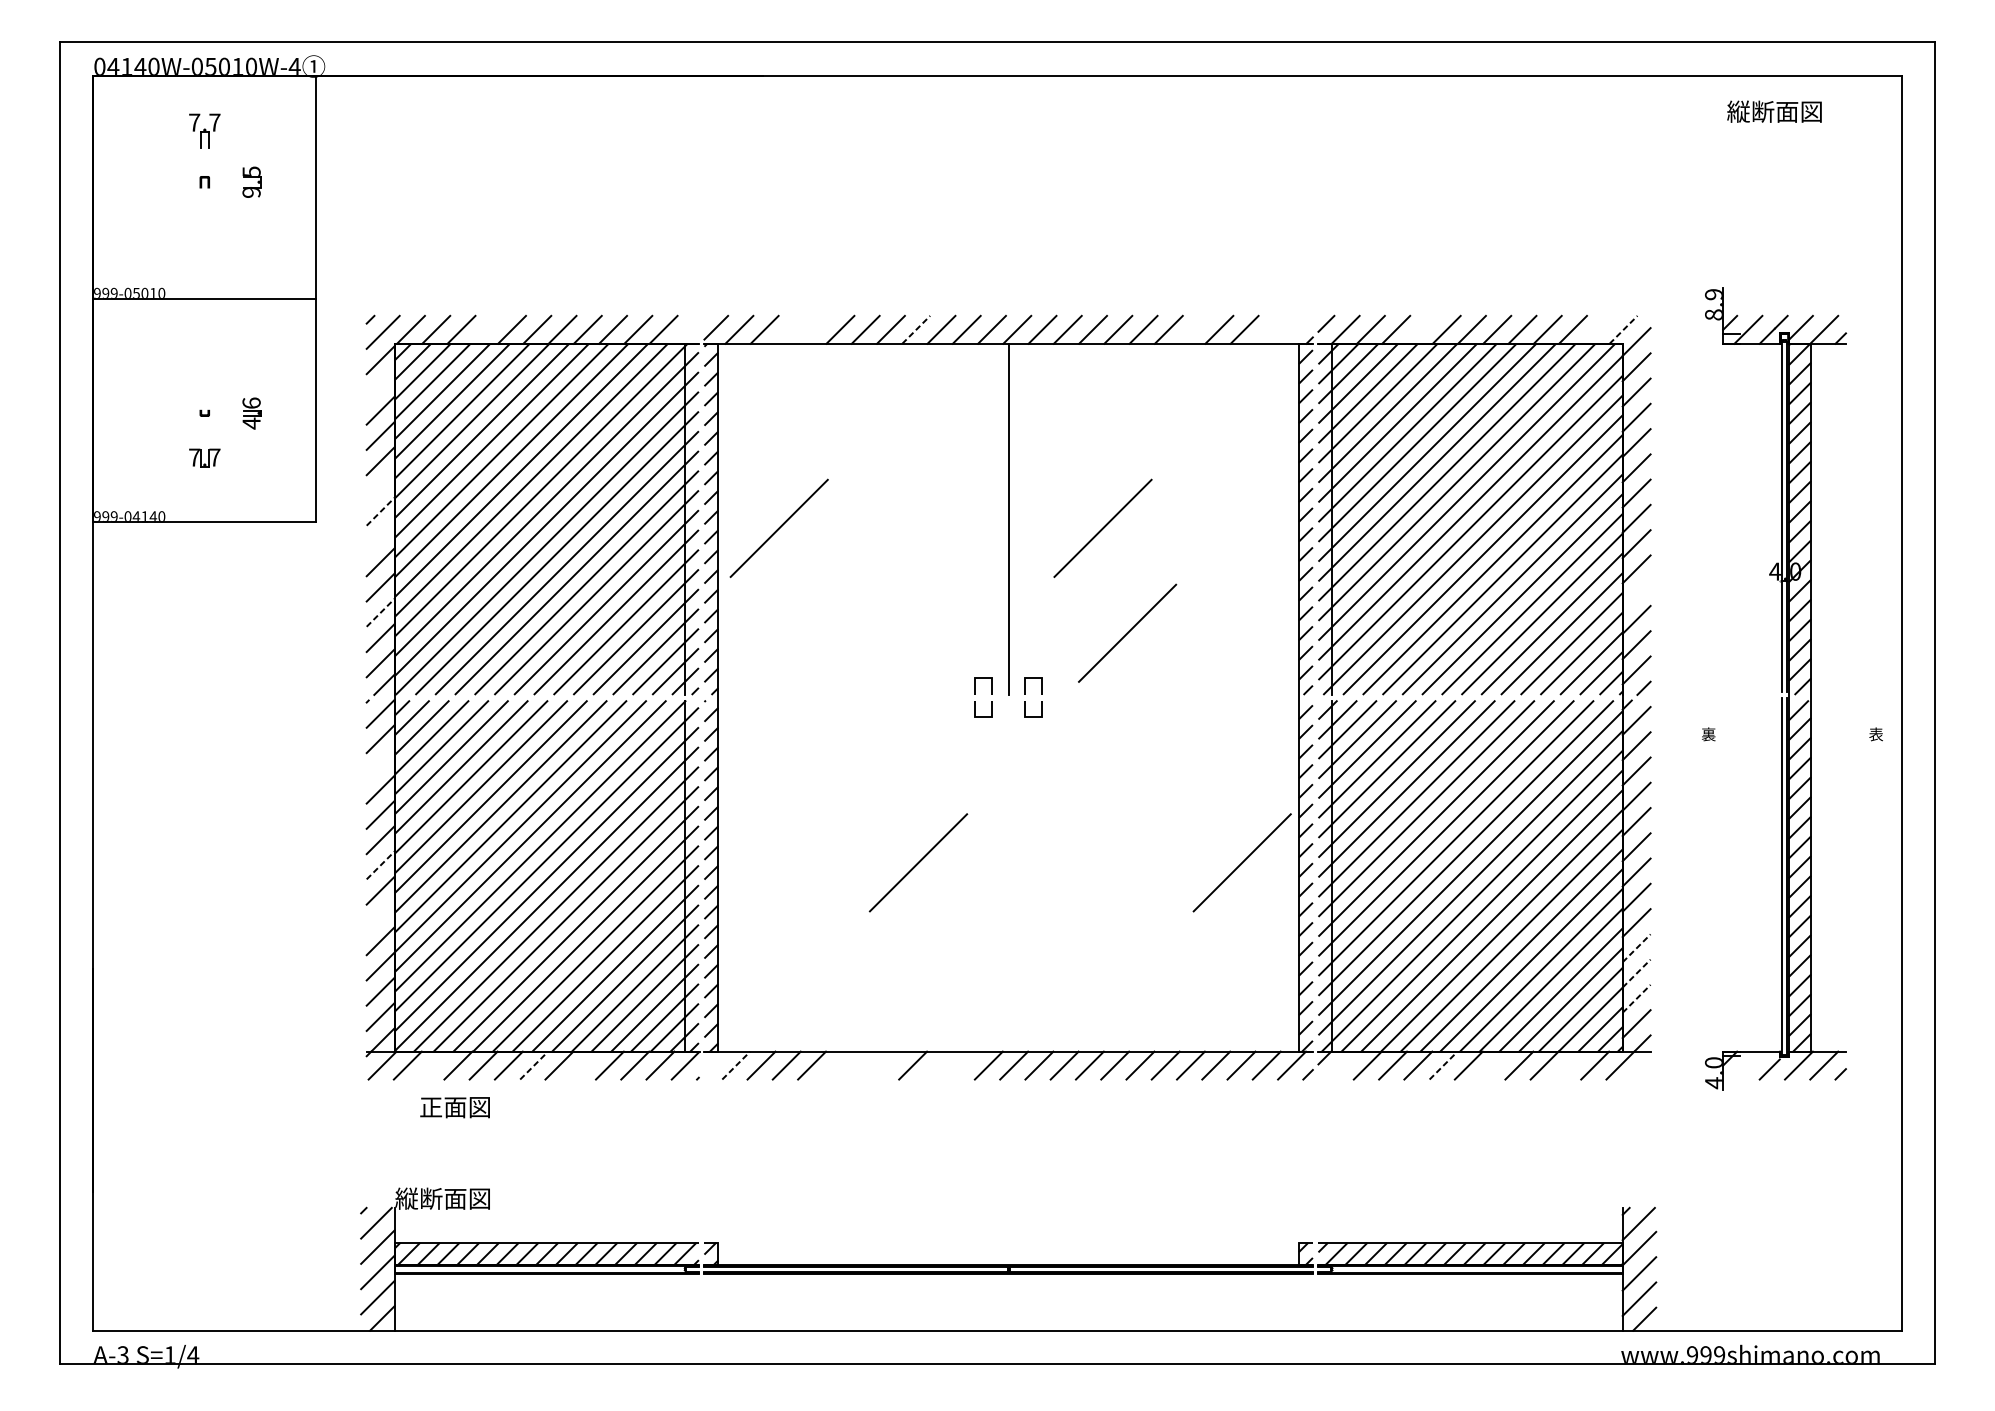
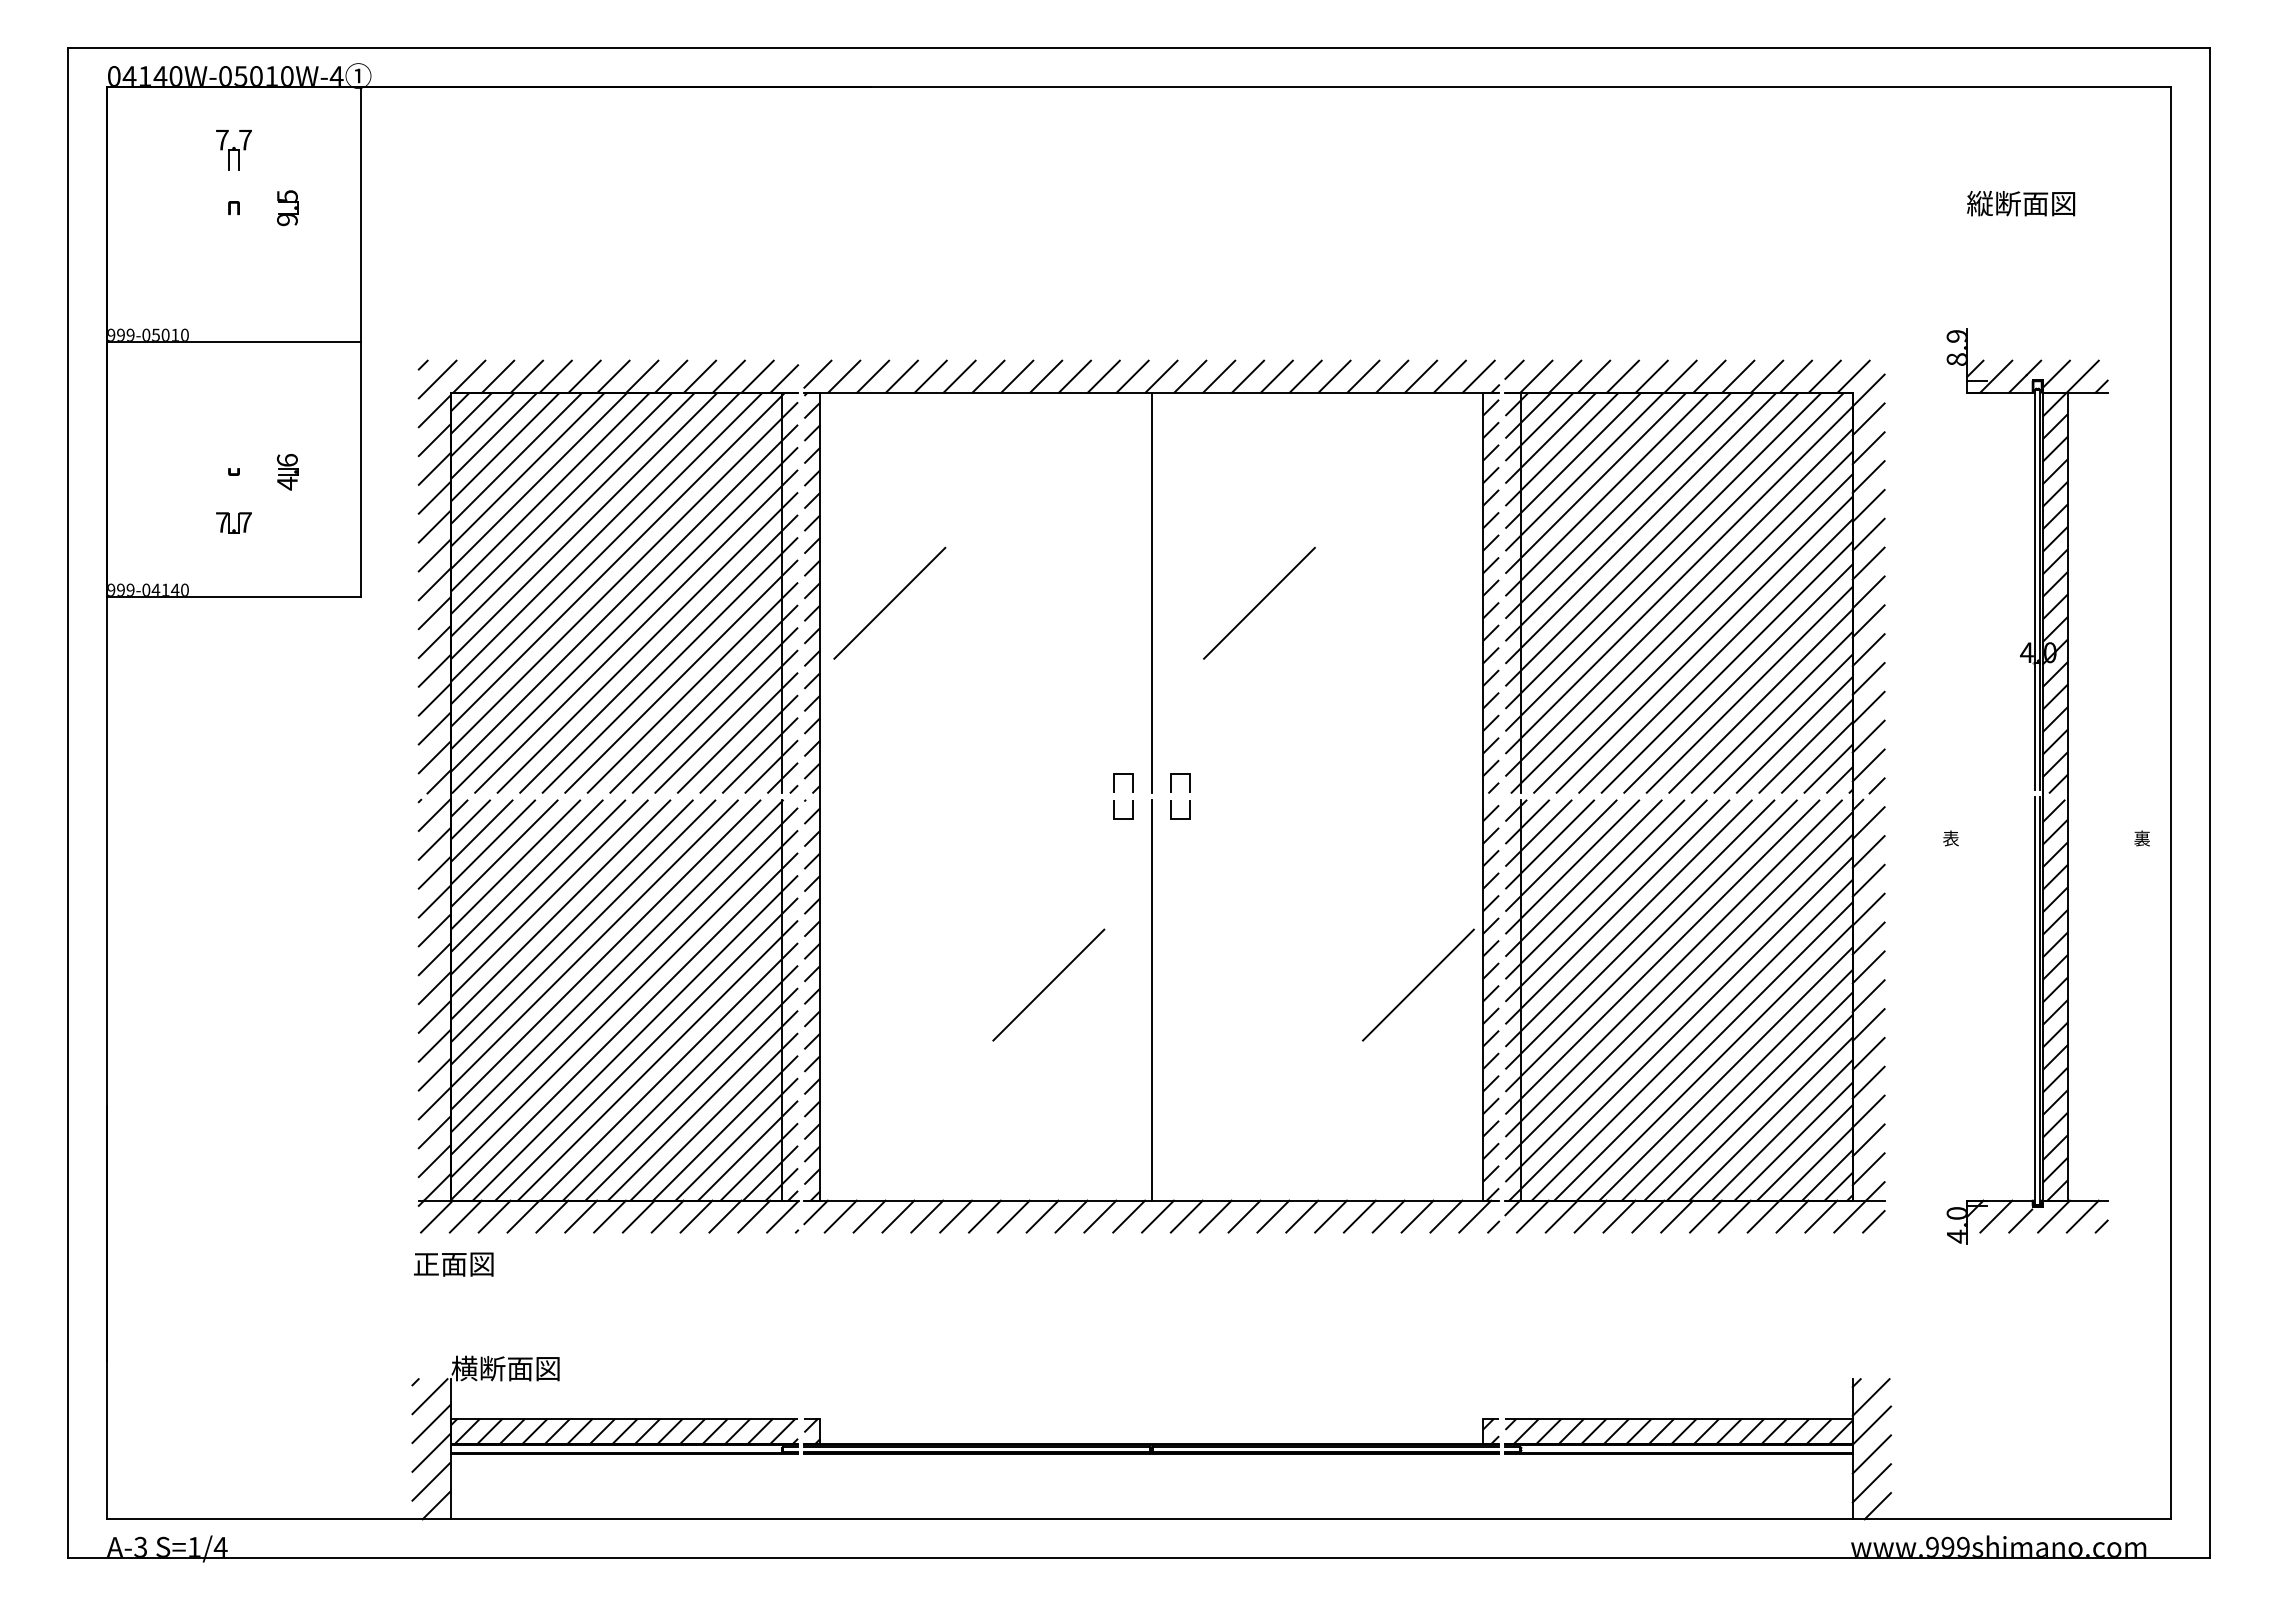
text: (1774, 111) -> (2021, 203), moved
line: (486, 329) -> (555, 376), added
line: (789, 329) -> (901, 376), added
line: (814, 329) -> (930, 376), added
line: (916, 329) -> (1046, 376), dashed -> solid
line: (1194, 329) -> (1363, 376), added
line: (1269, 329) -> (1449, 376), added
line: (1294, 329) -> (1478, 376), added
line: (1420, 329) -> (1622, 376), added
line: (1597, 329) -> (1824, 376), added
line: (1623, 329) -> (1853, 376), dashed -> solid
line: (686, 331) -> (784, 378), added
line: (380, 385) -> (434, 440), added
line: (380, 486) -> (434, 555), added
line: (380, 511) -> (434, 584), dashed -> solid
line: (380, 537) -> (434, 613), added
line: (1636, 594) -> (1868, 678), added
line: (380, 612) -> (434, 699), dashed -> solid
line: (1127, 632) -> (1287, 722), removed
text: (1708, 734) -> (1950, 838), 裏 -> 表
text: (1875, 734) -> (2141, 838), 表 -> 裏
line: (380, 764) -> (434, 872), added
line: (380, 865) -> (434, 988), dashed -> solid
line: (1008, 875) -> (1151, 999), added
line: (380, 915) -> (434, 1045), added
line: (1636, 948) -> (1868, 1082), dashed -> solid
line: (1636, 973) -> (1868, 1111), dashed -> solid
line: (1636, 998) -> (1868, 1140), dashed -> solid
line: (714, 1061) -> (815, 1212), added
line: (432, 1065) -> (494, 1216), added
line: (534, 1065) -> (610, 1216), dashed -> solid
line: (584, 1065) -> (667, 1216), added
line: (736, 1065) -> (840, 1216), dashed -> solid
line: (837, 1065) -> (956, 1216), added
line: (862, 1065) -> (984, 1216), added
line: (887, 1065) -> (1013, 1216), added
line: (938, 1065) -> (1071, 1216), added
line: (963, 1065) -> (1100, 1216), added
line: (1342, 1065) -> (1532, 1216), added
line: (1443, 1065) -> (1648, 1216), dashed -> solid
line: (1493, 1065) -> (1705, 1216), added
line: (1569, 1065) -> (1792, 1216), added
line: (1748, 1065) -> (1996, 1216), added
line: (1640, 1069) -> (1873, 1221), added
text: (454, 1107) -> (453, 1264), moved
text: (406, 1198) -> (464, 1368), 縦断面図 -> 横断面図

